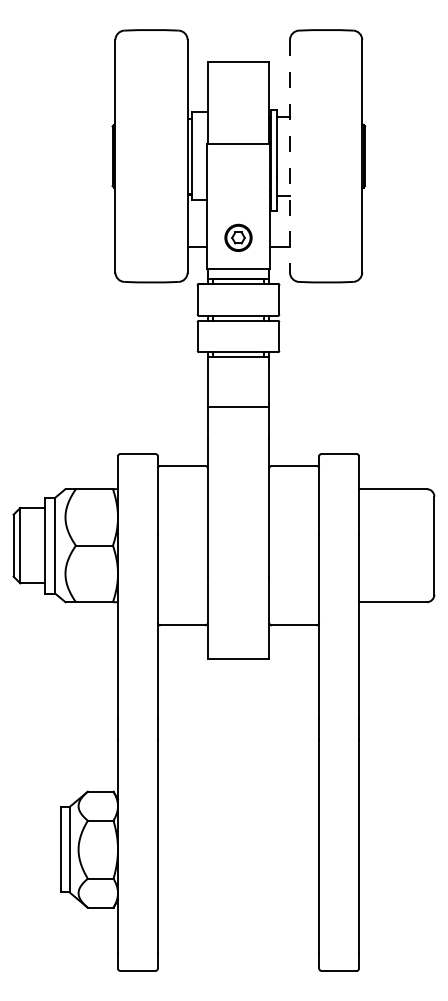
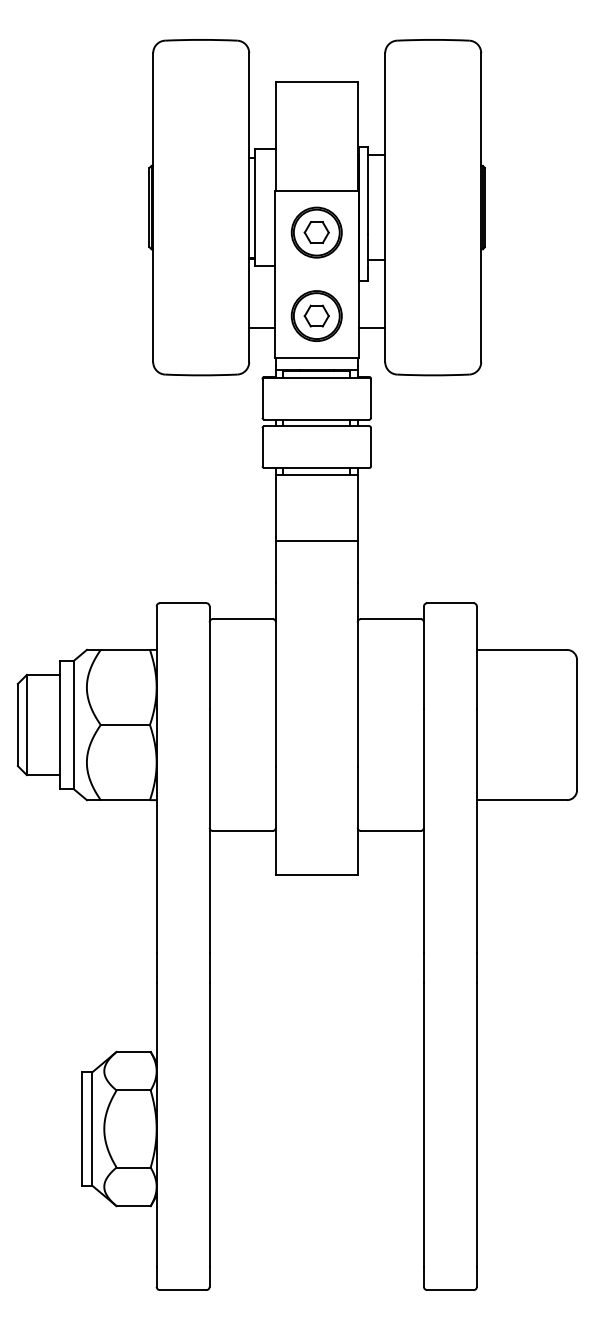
line: (290, 156) -> (385, 207), dashed -> solid
part: (238, 174) -> (316, 231), added
part: (238, 237) -> (316, 315), size x1.43

